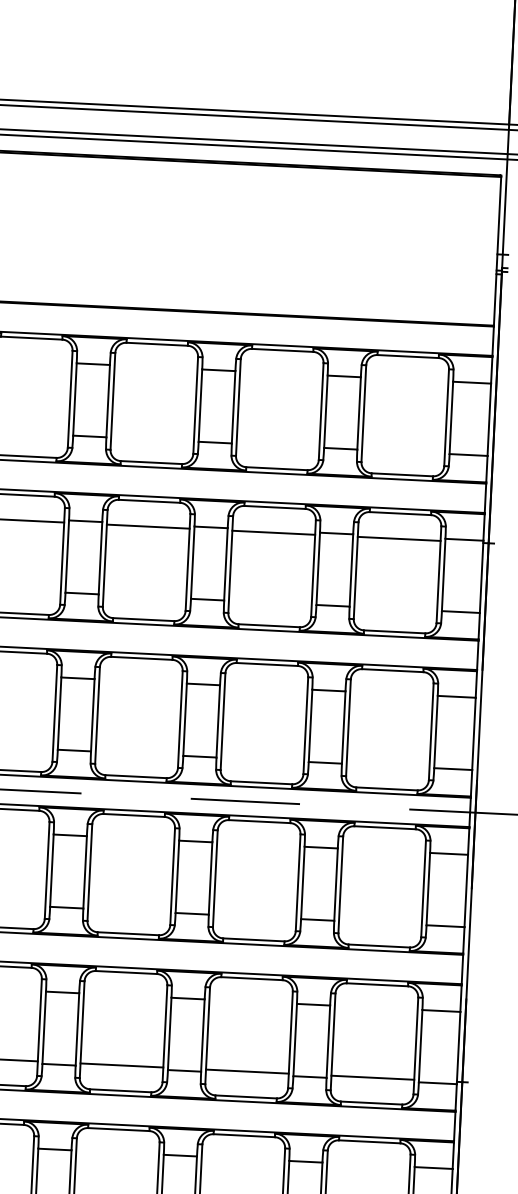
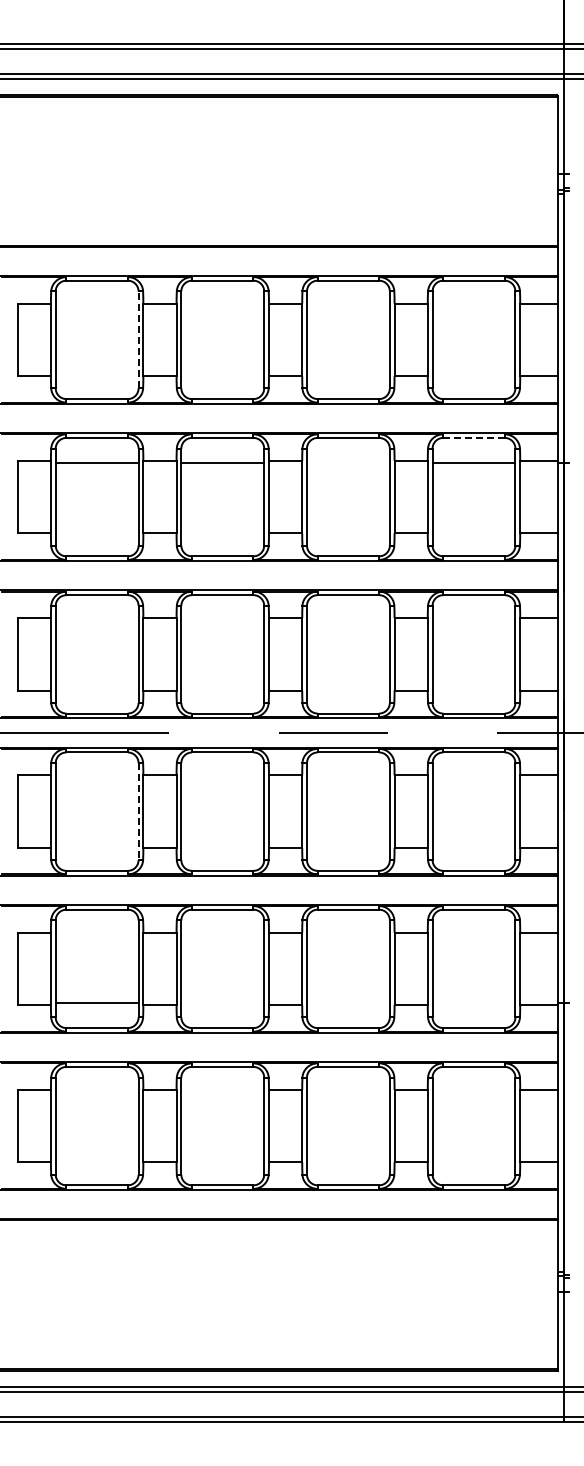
line: (70, 398) -> (138, 339), solid -> dashed
line: (400, 513) -> (474, 437), solid -> dashed
line: (272, 532) -> (347, 463), removed
line: (47, 871) -> (138, 812), solid -> dashed
line: (121, 1065) -> (222, 1002), removed
line: (246, 1071) -> (347, 1002), removed
line: (372, 1077) -> (473, 1002), removed

